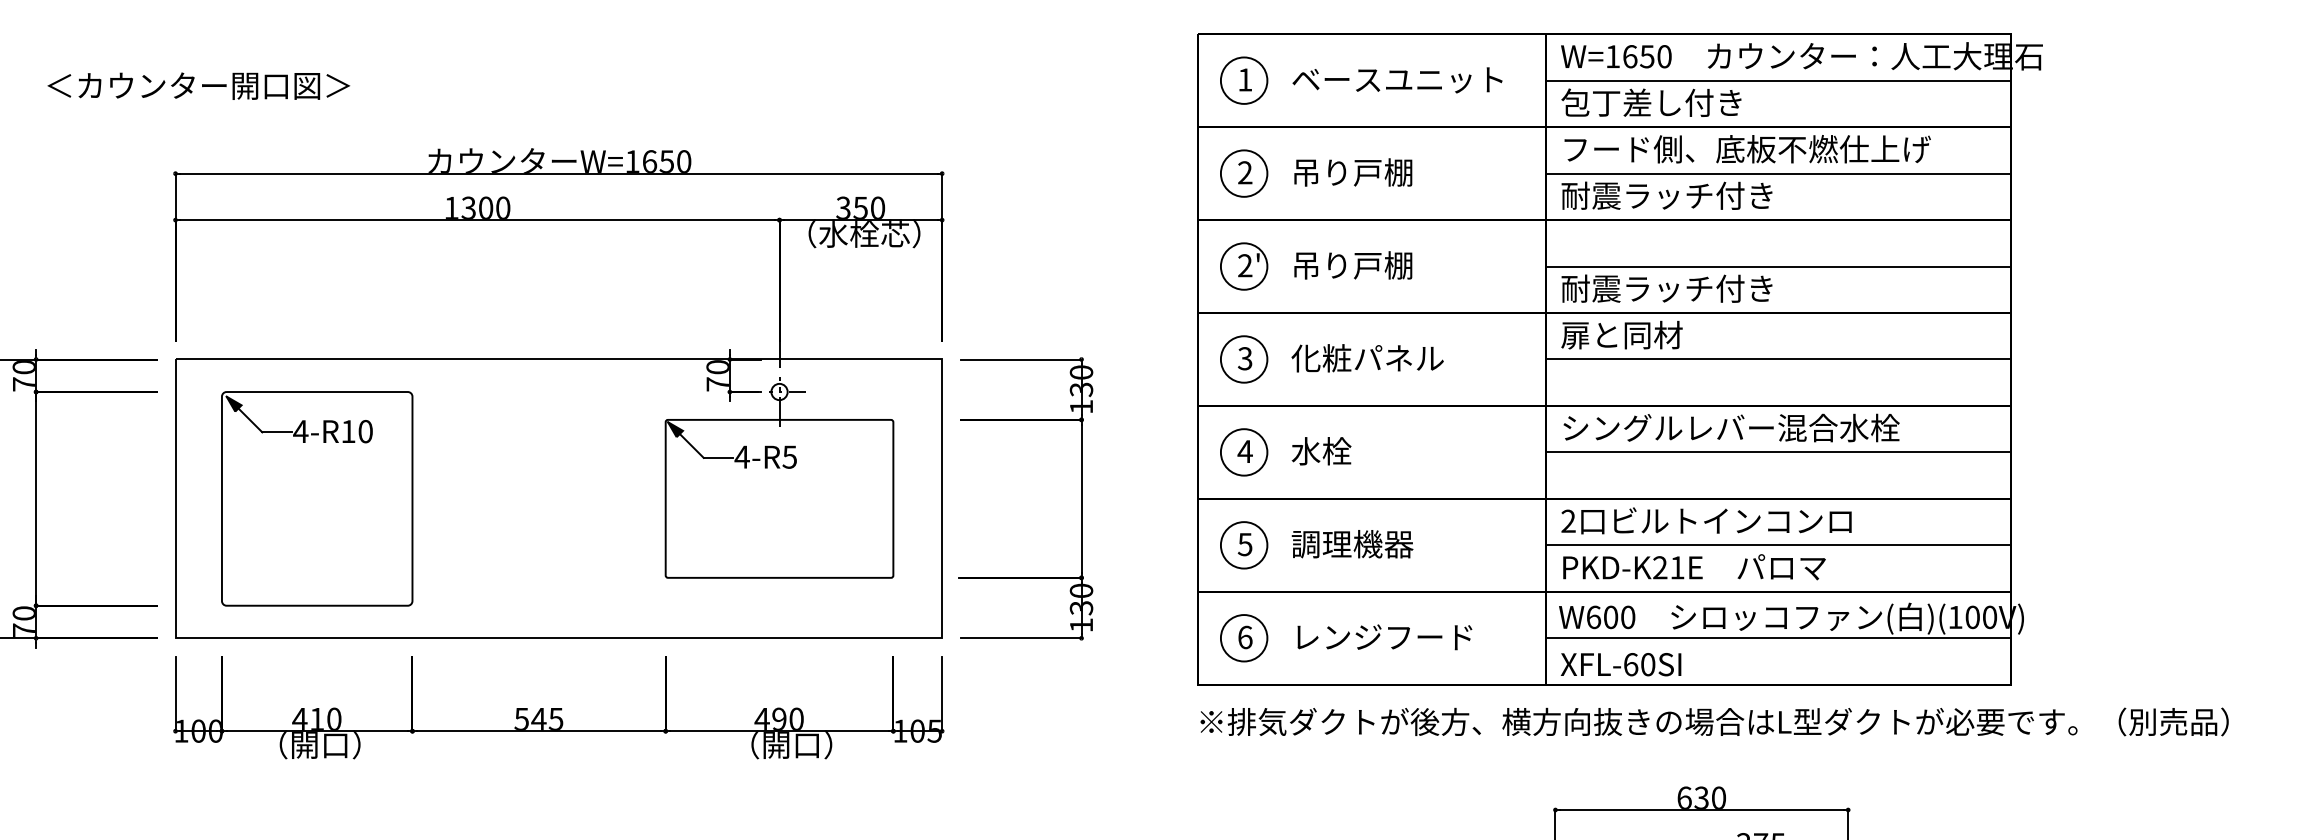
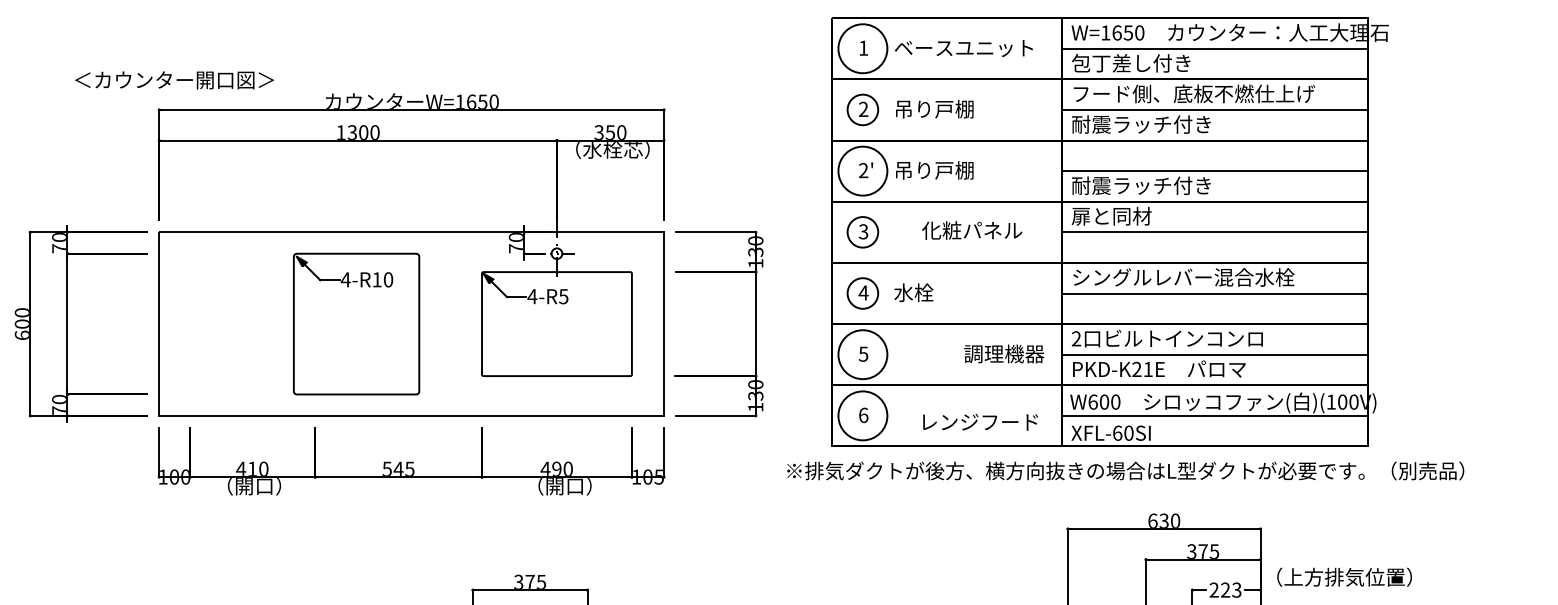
circle: (1243, 80) -> (862, 48), size x1.6
text: (198, 86) -> (174, 80), moved
circle: (1243, 265) -> (862, 170), size x1.6
text: (1368, 358) -> (972, 230), moved
part: (317, 497) -> (356, 323), moved
text: (1352, 543) -> (1004, 353), moved
circle: (1243, 545) -> (862, 354), size x1.6
text: (1384, 636) -> (980, 421), moved
circle: (1243, 637) -> (862, 415), size x1.6
text: (1714, 721) -> (1125, 470), moved

